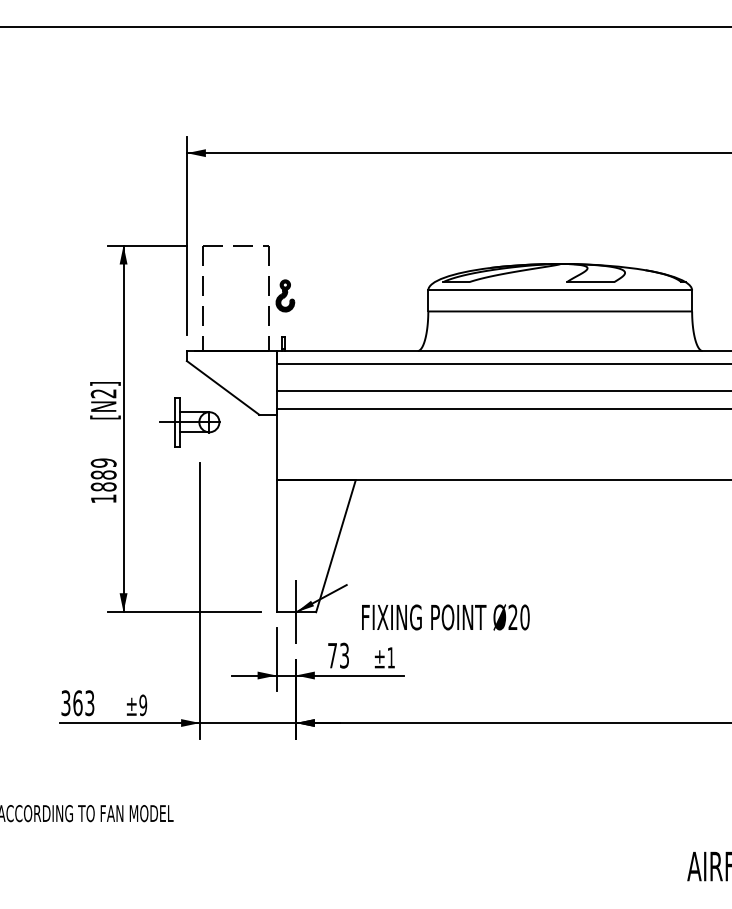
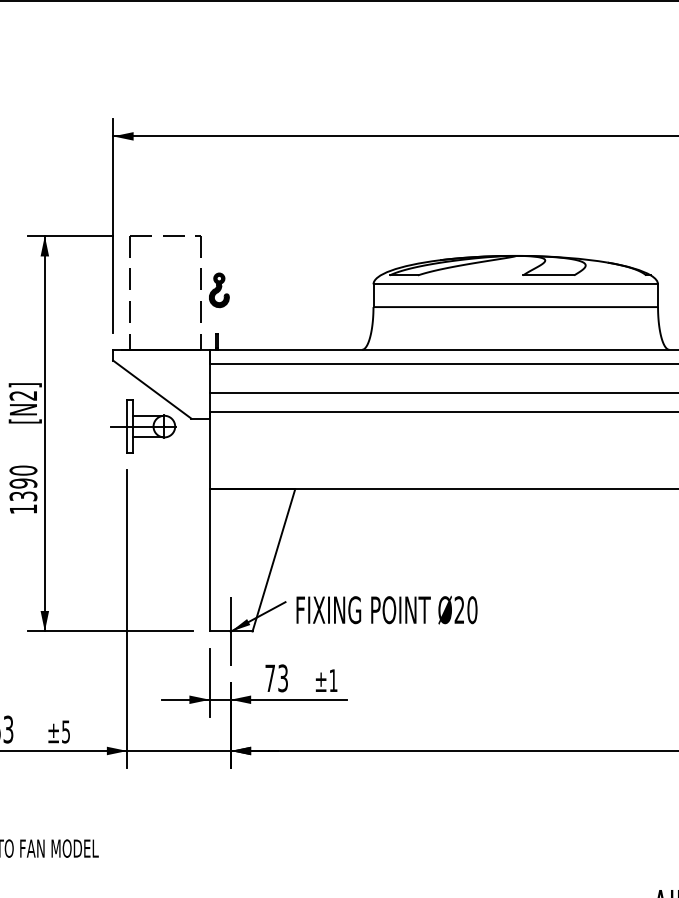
part: (189, 422) -> (142, 426), moved
text: (103, 474) -> (23, 482), 1889 -> 1390
text: (445, 617) -> (386, 610), moved
text: (143, 704) -> (66, 730), ±9 -> ±5

